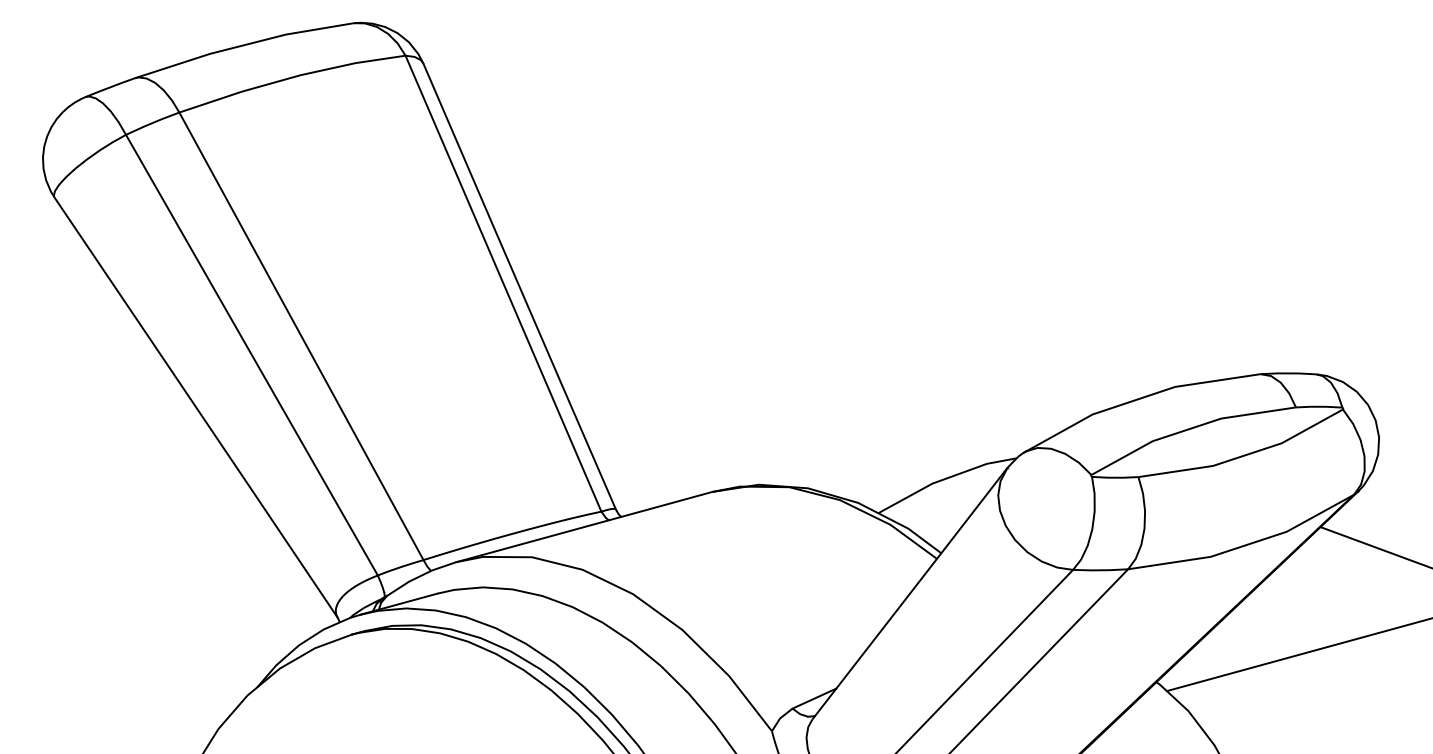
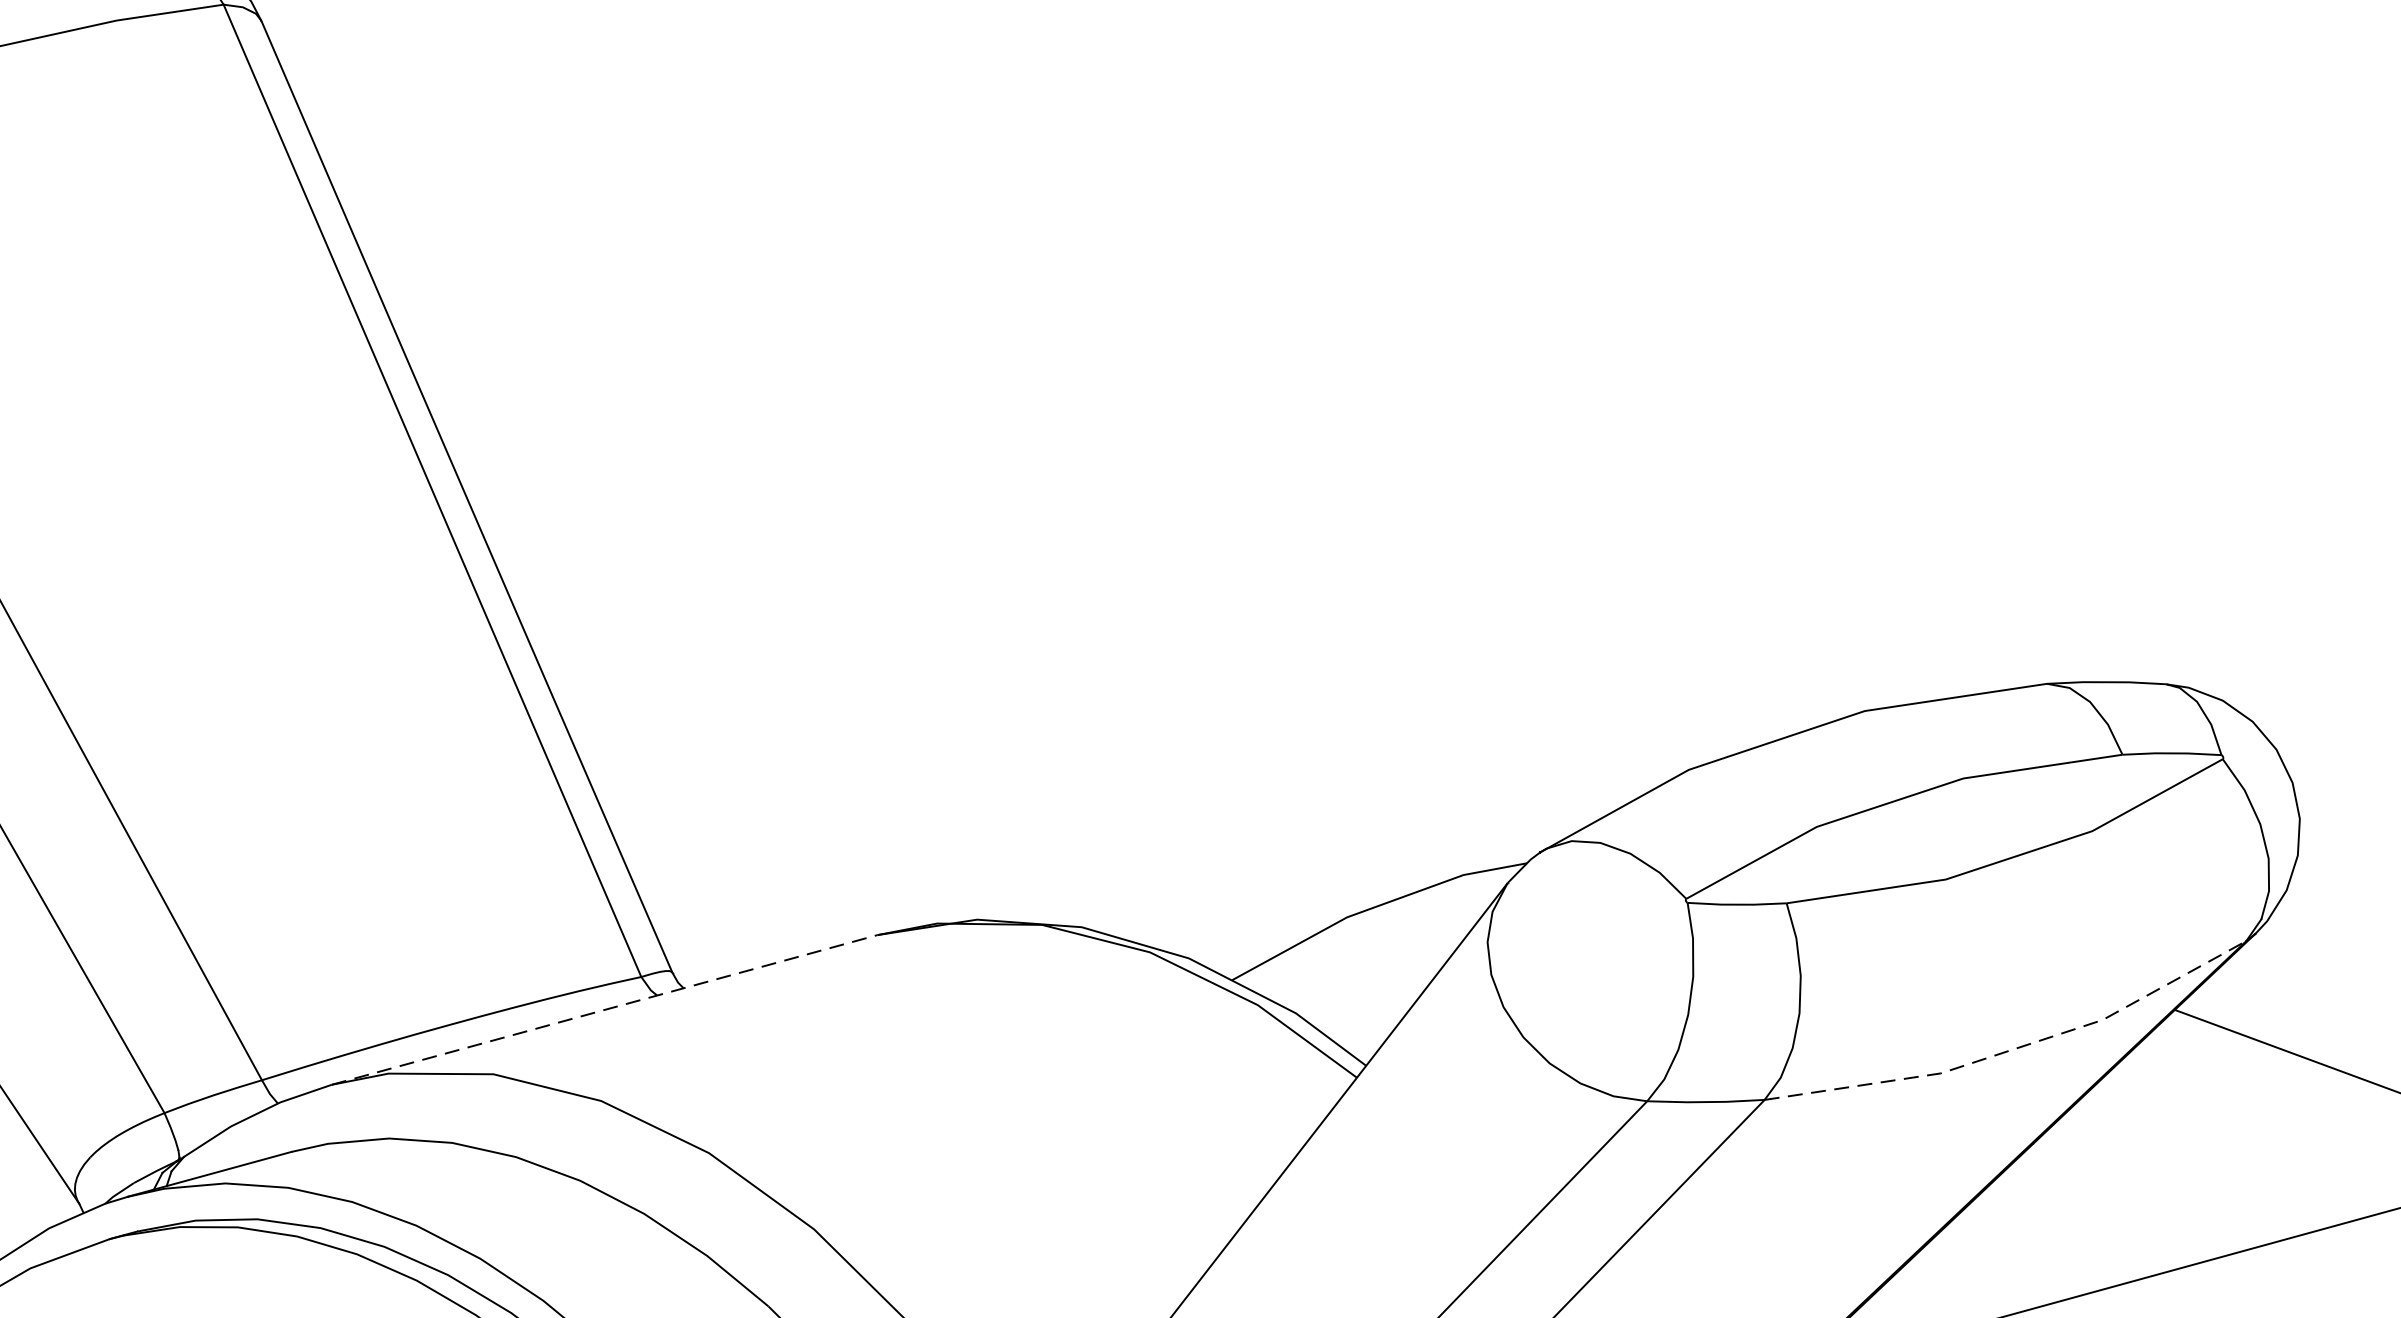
line: (584, 527) -> (605, 1010), solid -> dashed
line: (1245, 545) -> (2014, 1049), solid -> dashed

